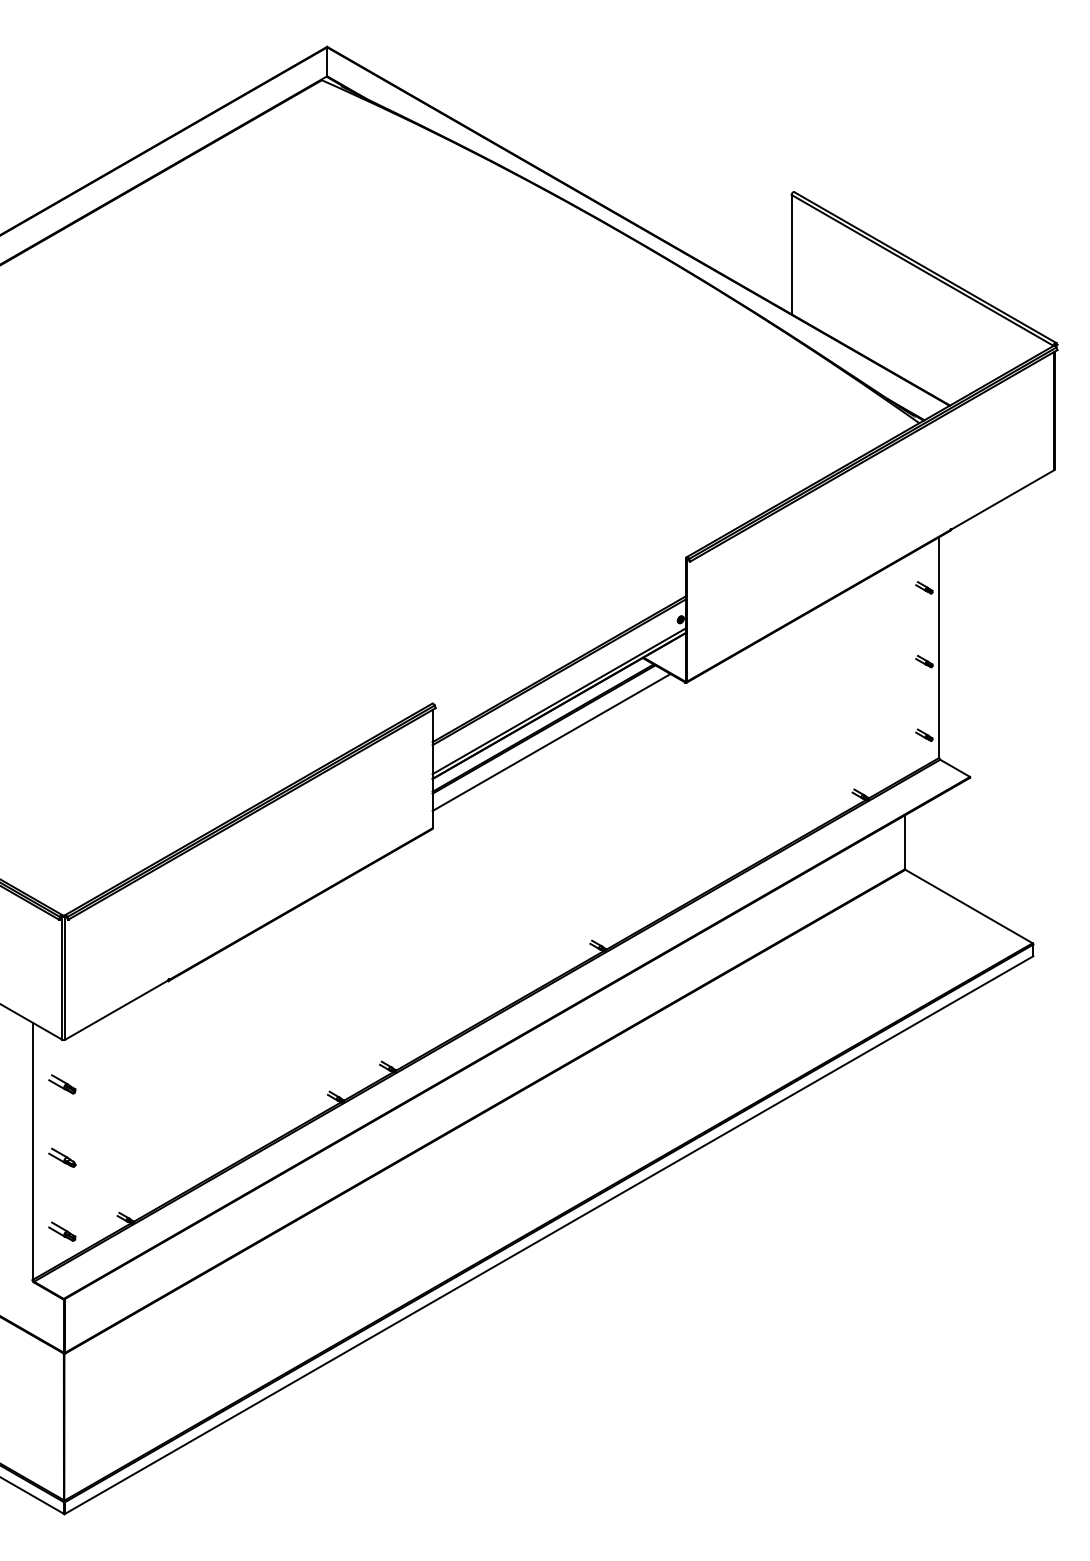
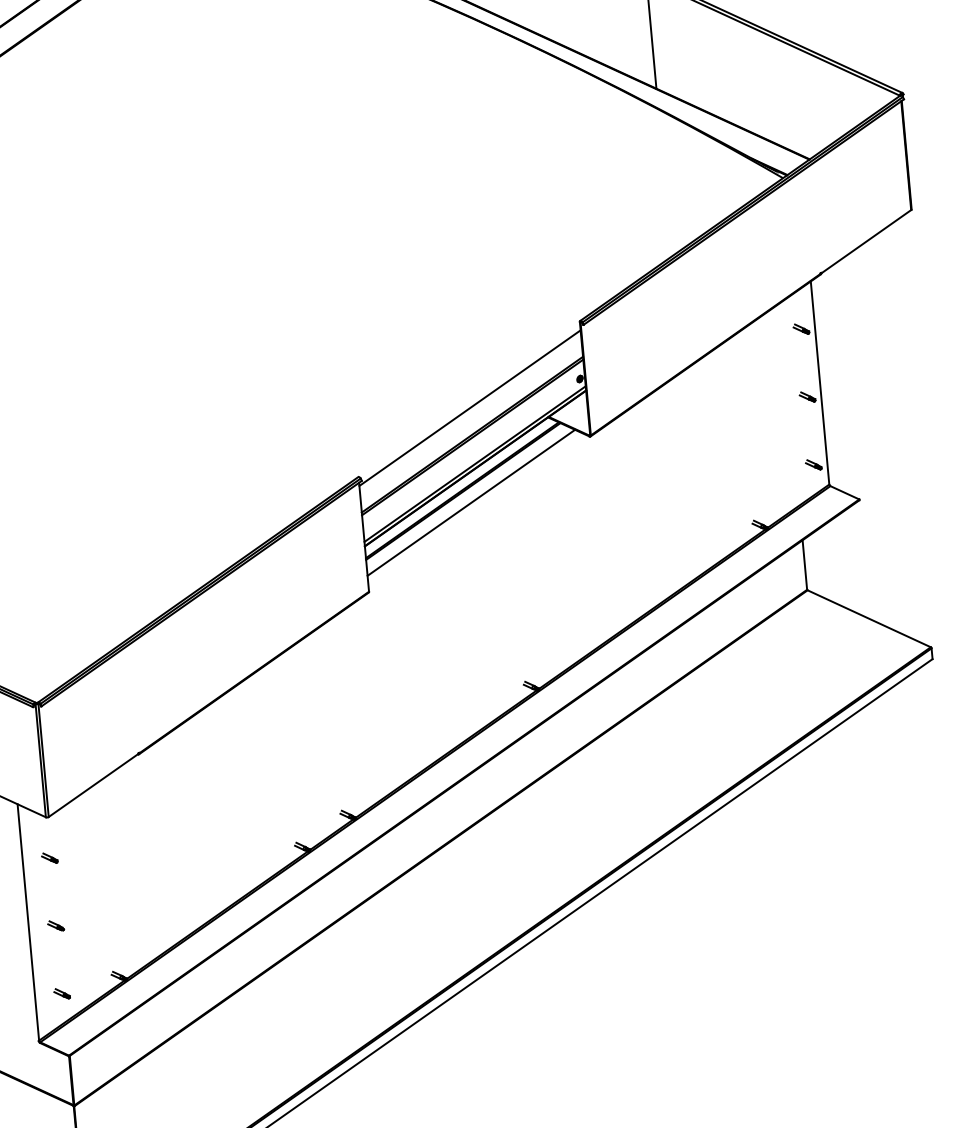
line: (559, 640) -> (470, 408), added
part: (62, 1083) -> (49, 857), size x0.62
part: (62, 1157) -> (56, 925), size x0.62
part: (62, 1231) -> (62, 993), size x0.62

